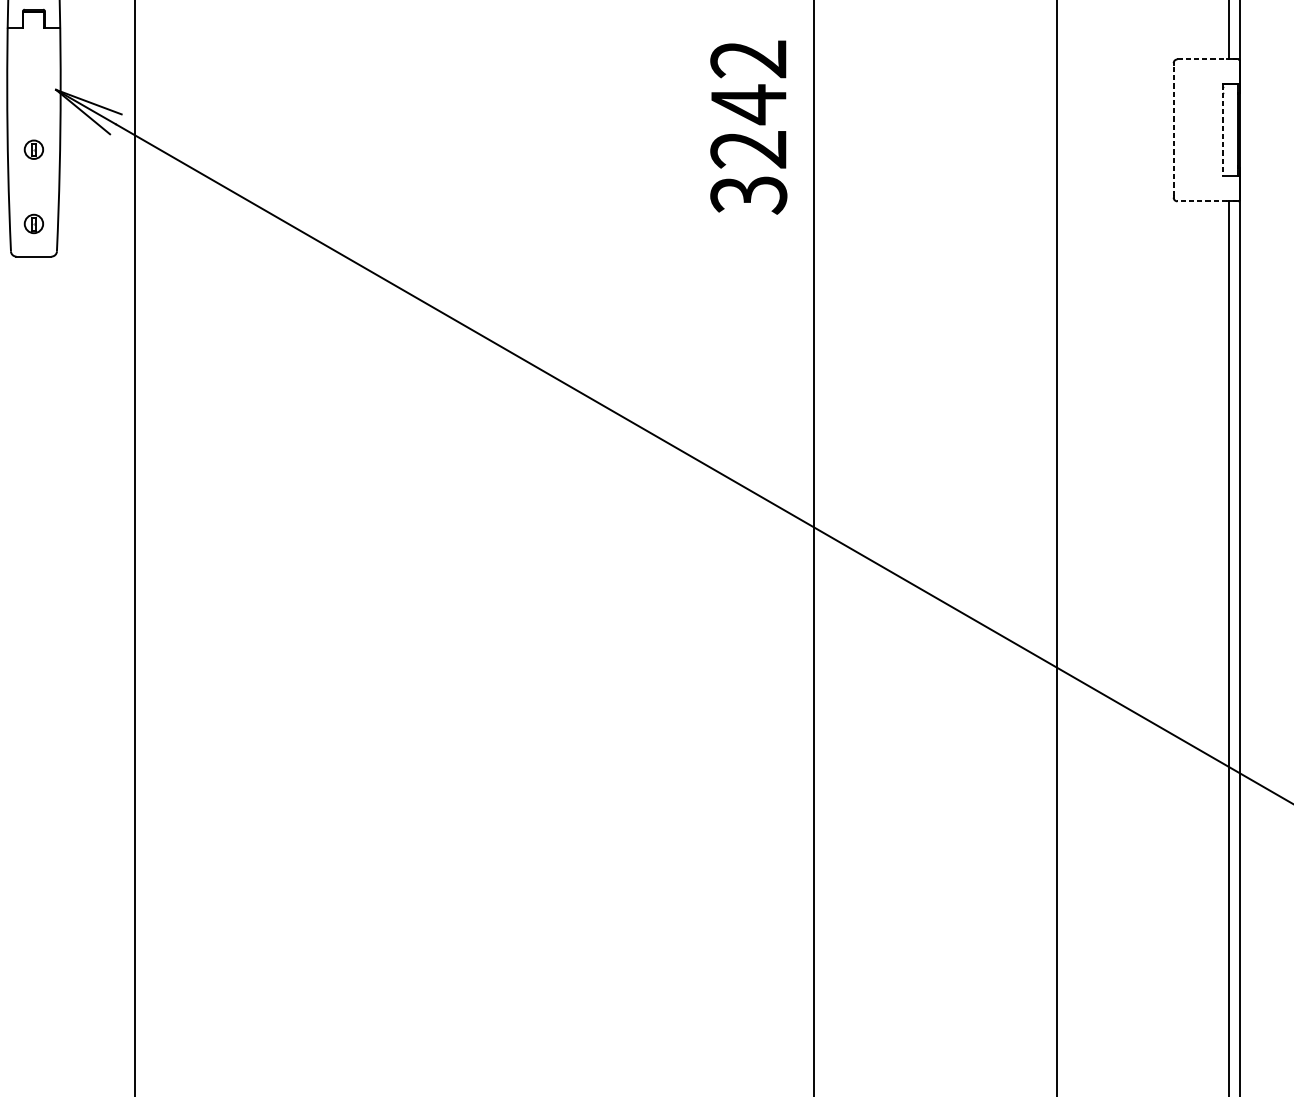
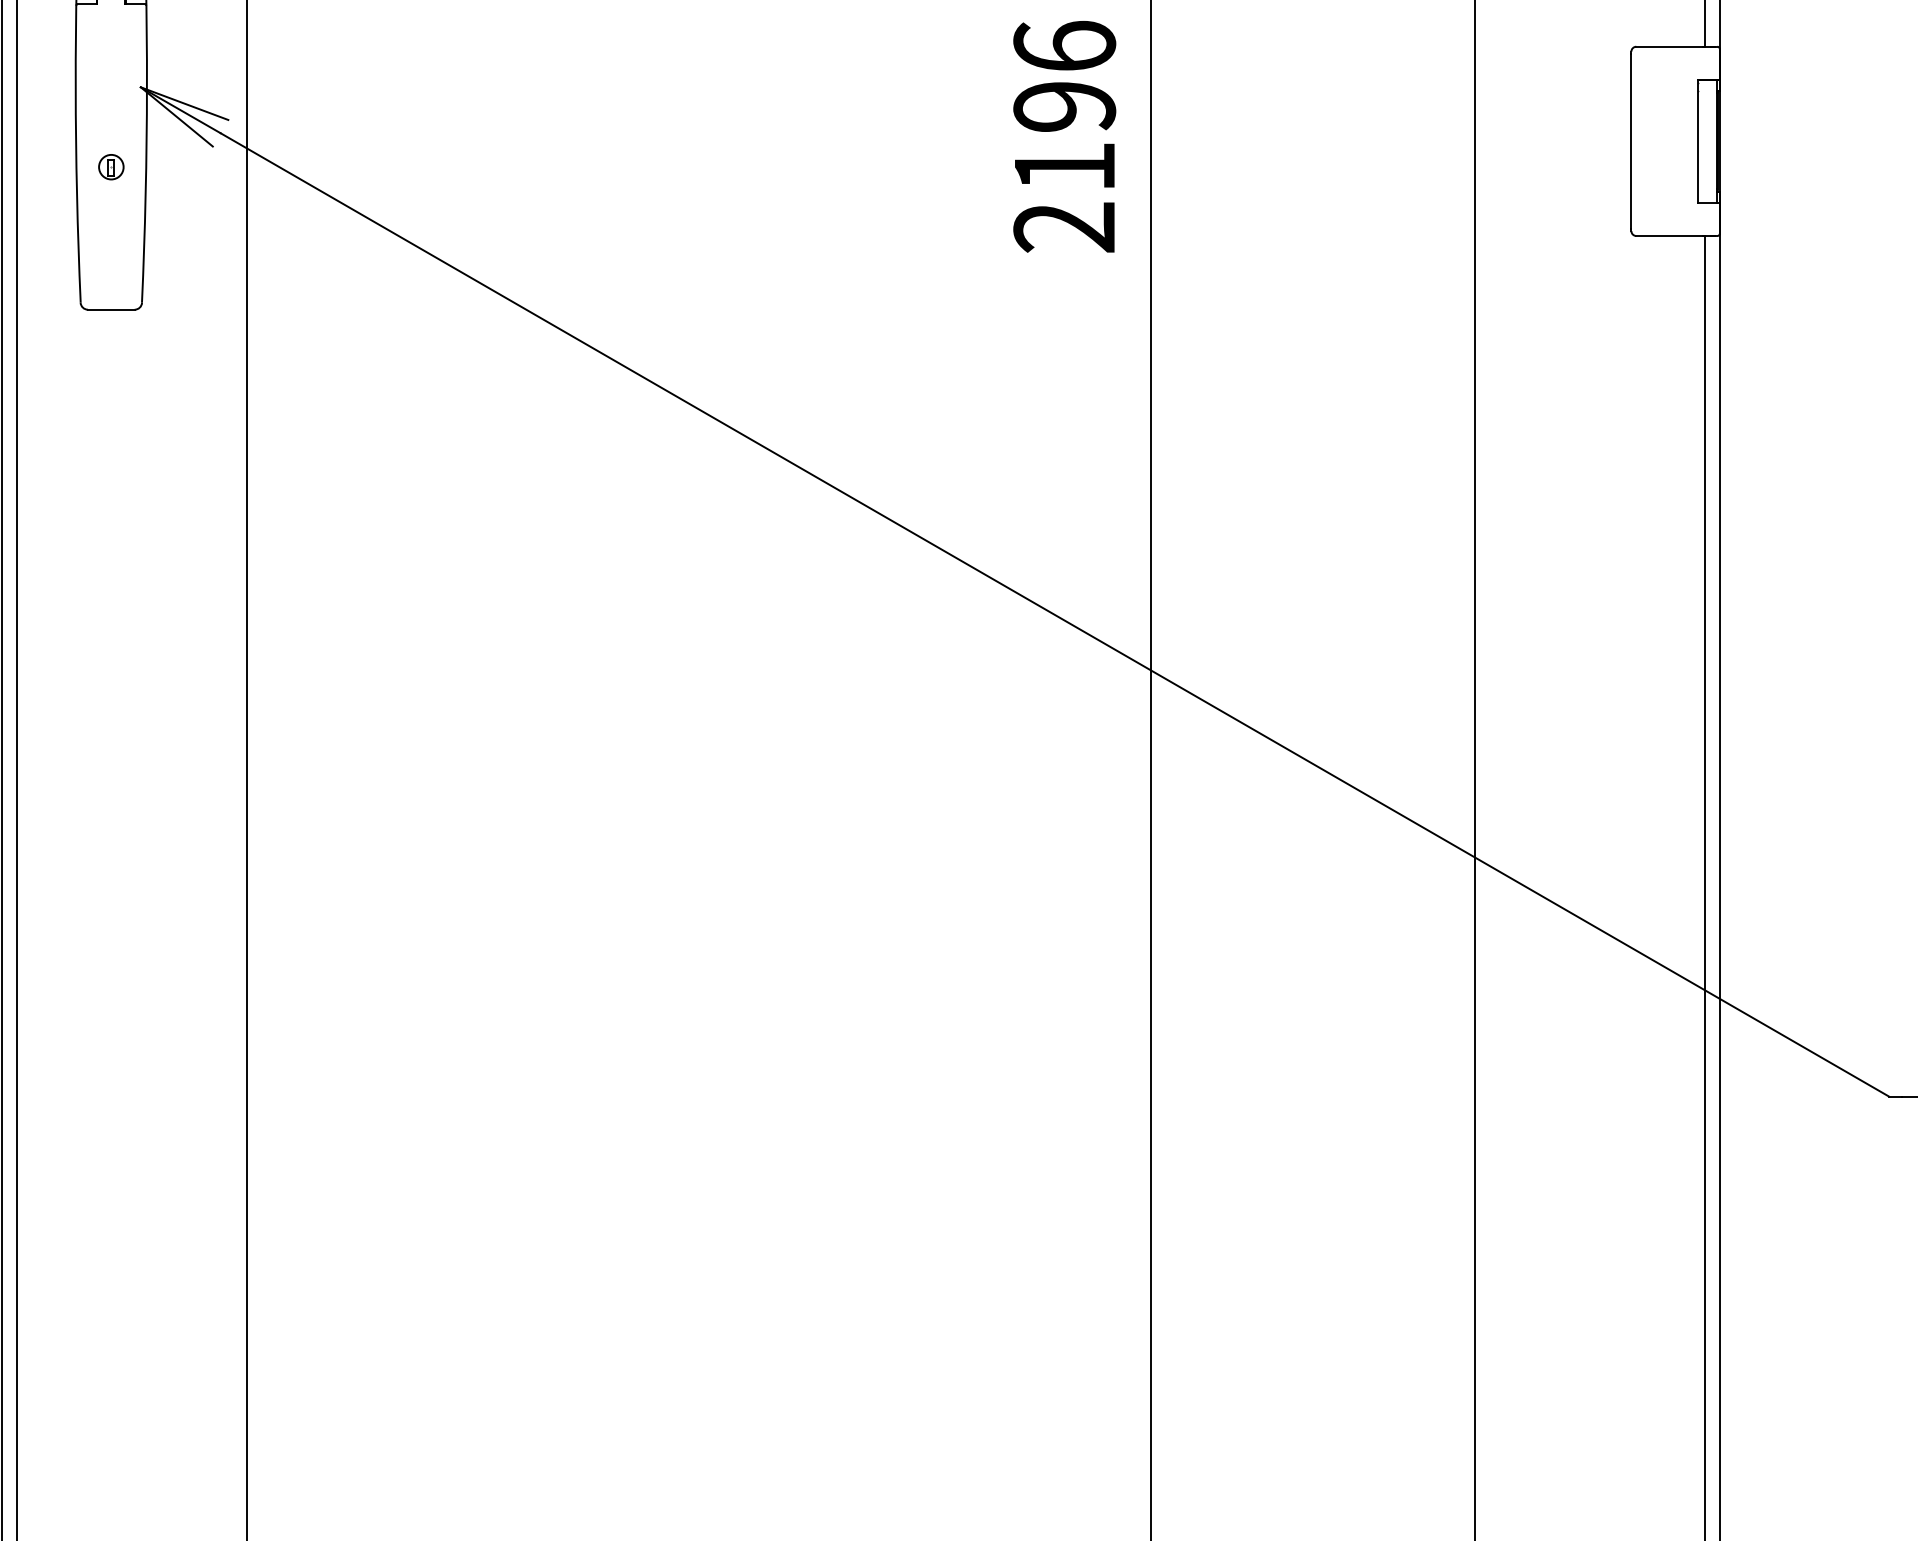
line: (1202, 59) -> (1669, 46), dashed -> solid
text: (748, 126) -> (1064, 136), 3242 -> 2196
line: (1173, 129) -> (1631, 140), dashed -> solid
line: (1223, 130) -> (1697, 141), dashed -> solid
line: (1201, 201) -> (1668, 236), dashed -> solid
part: (34, 224) -> (111, 266), removed

